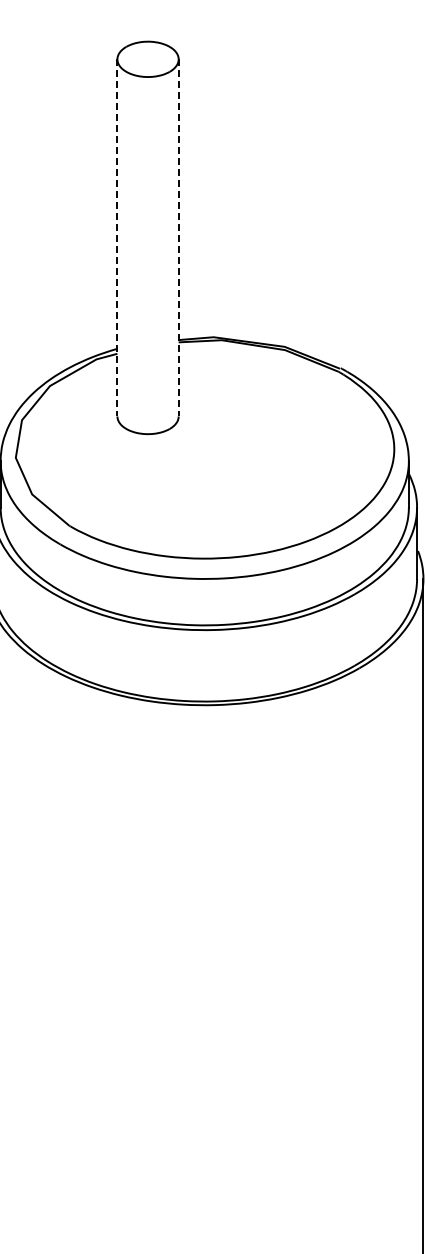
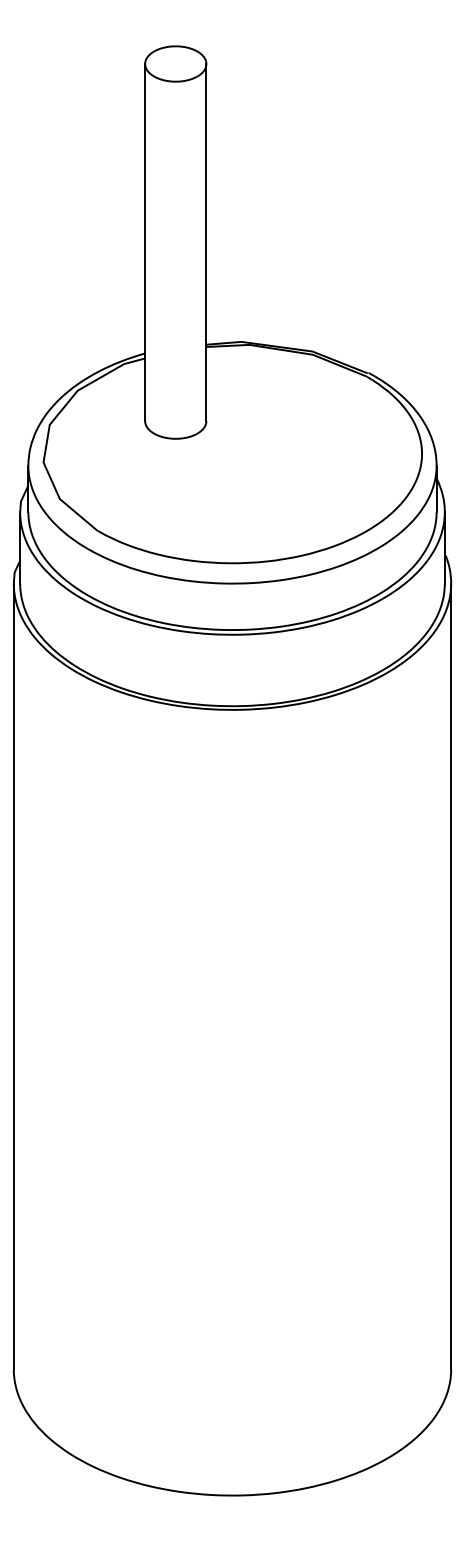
line: (117, 237) -> (145, 242), dashed -> solid
line: (178, 237) -> (206, 242), dashed -> solid

